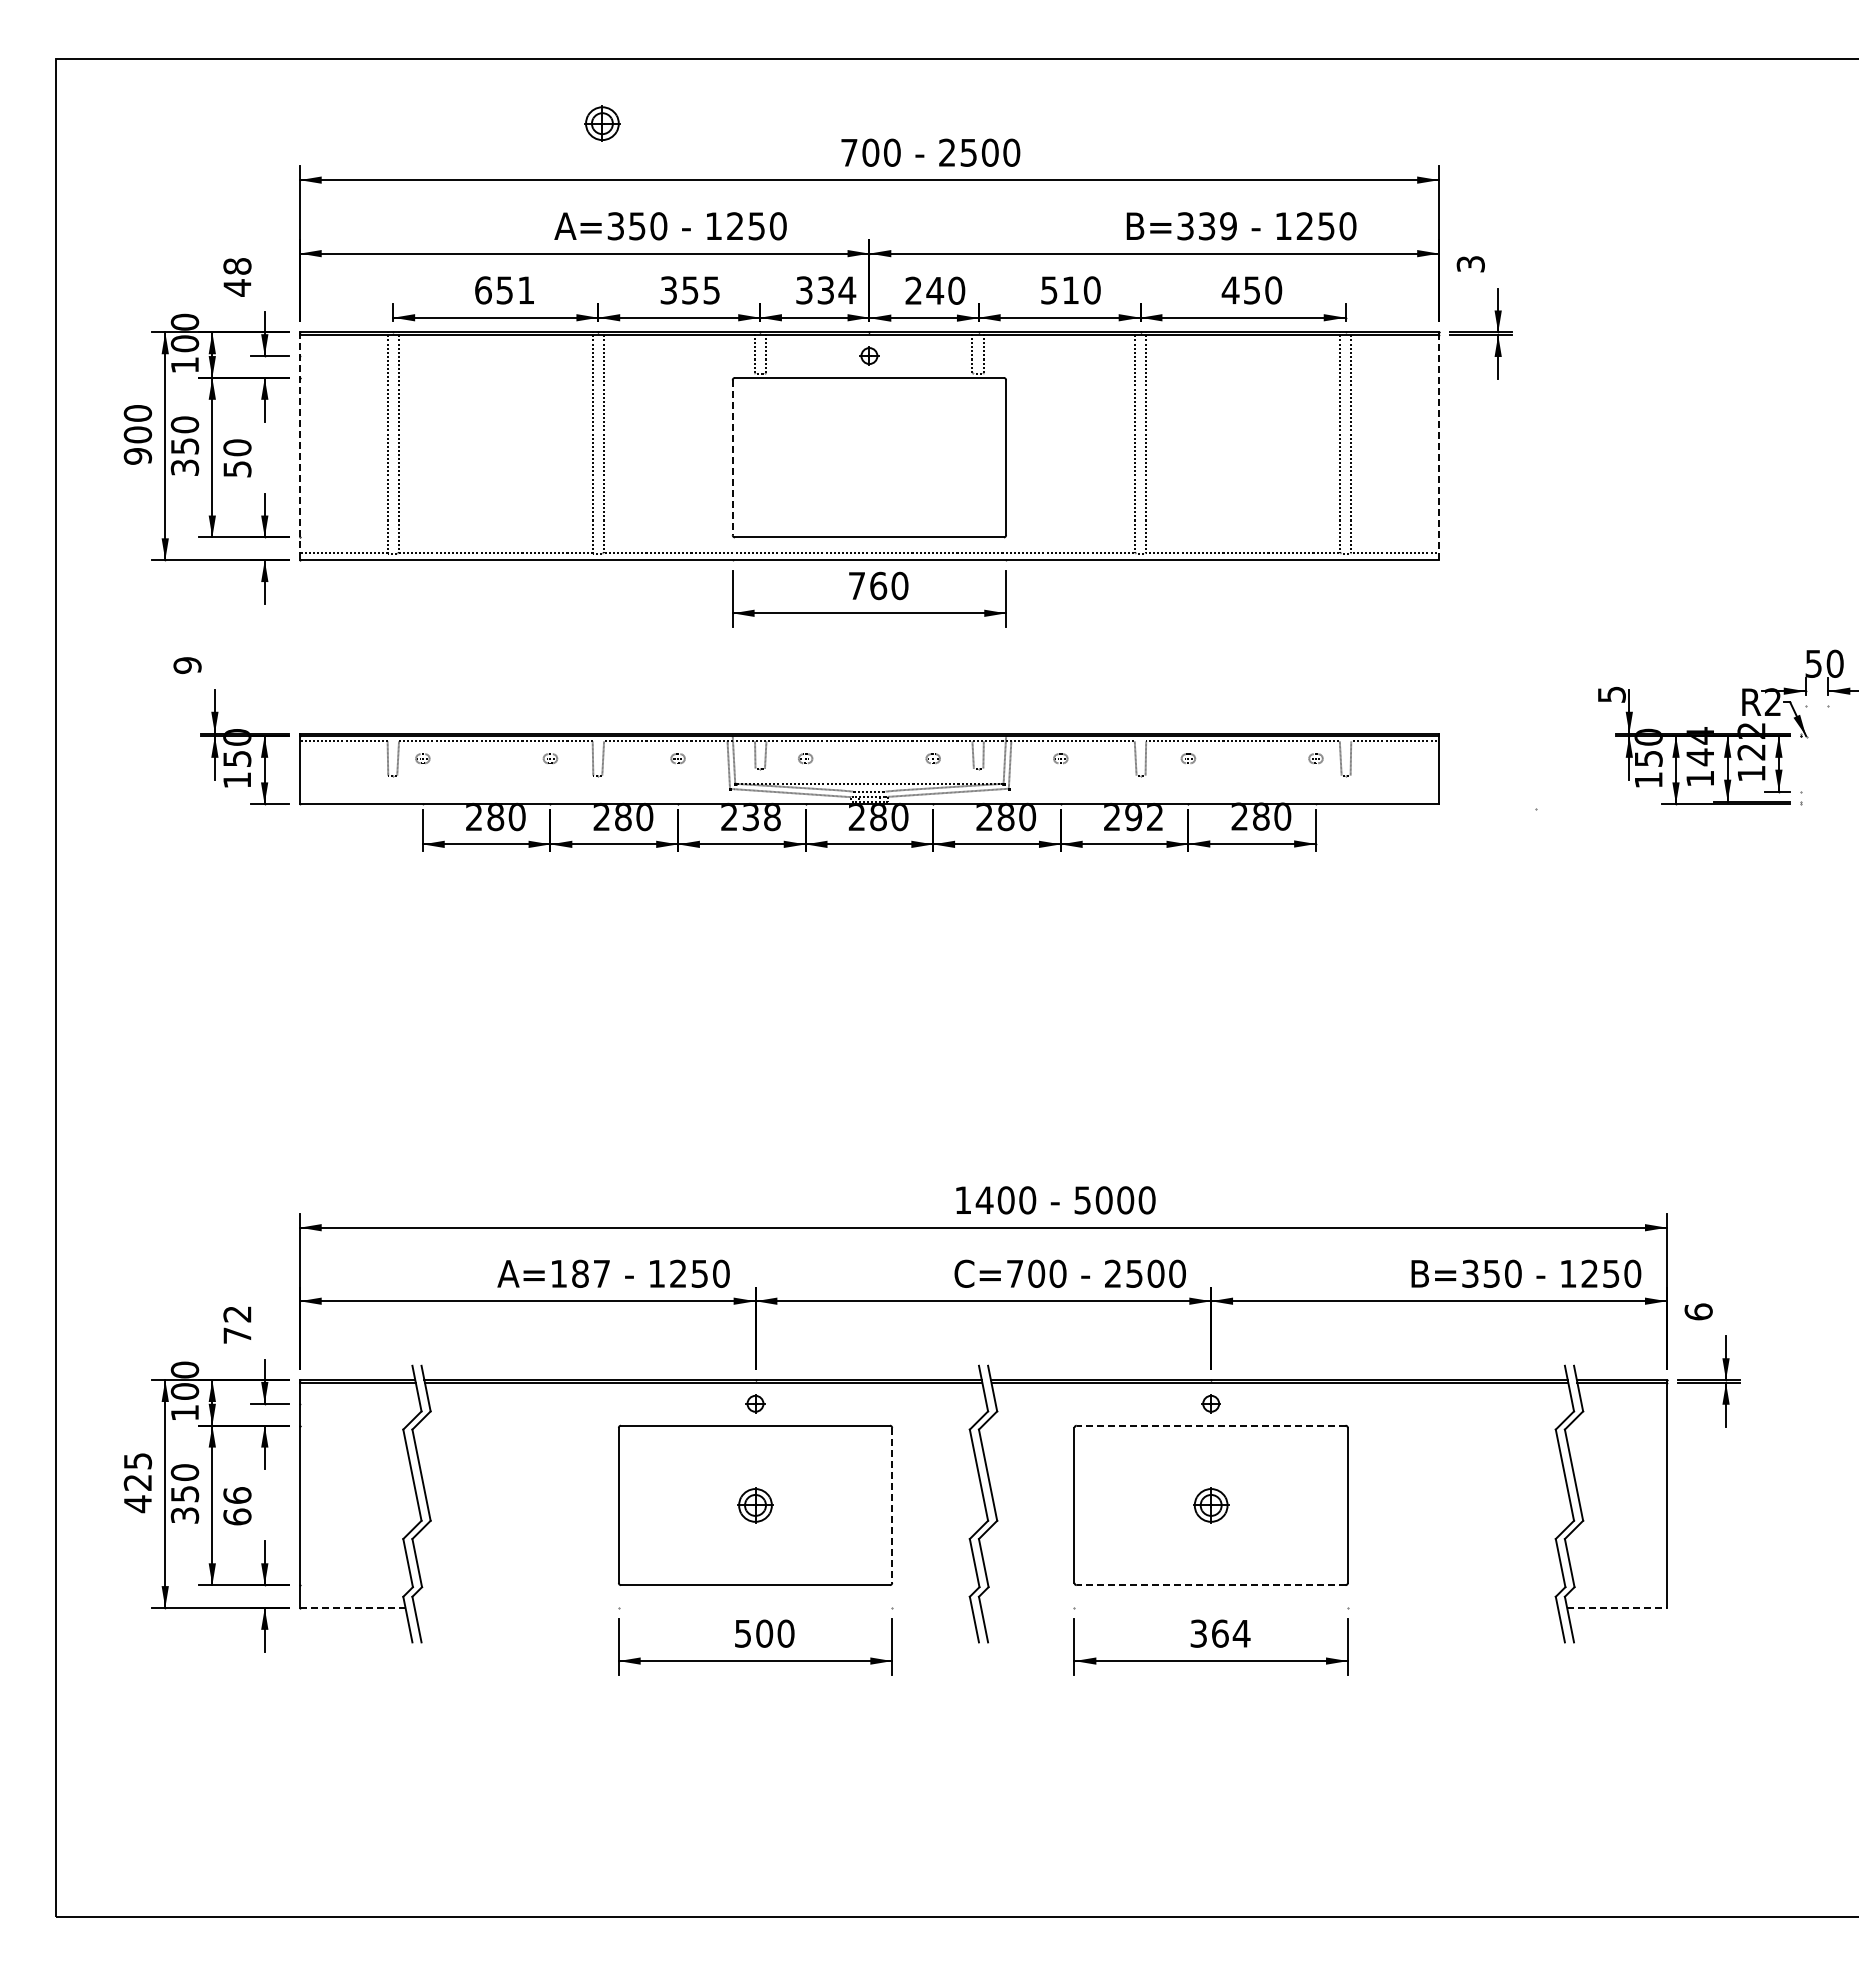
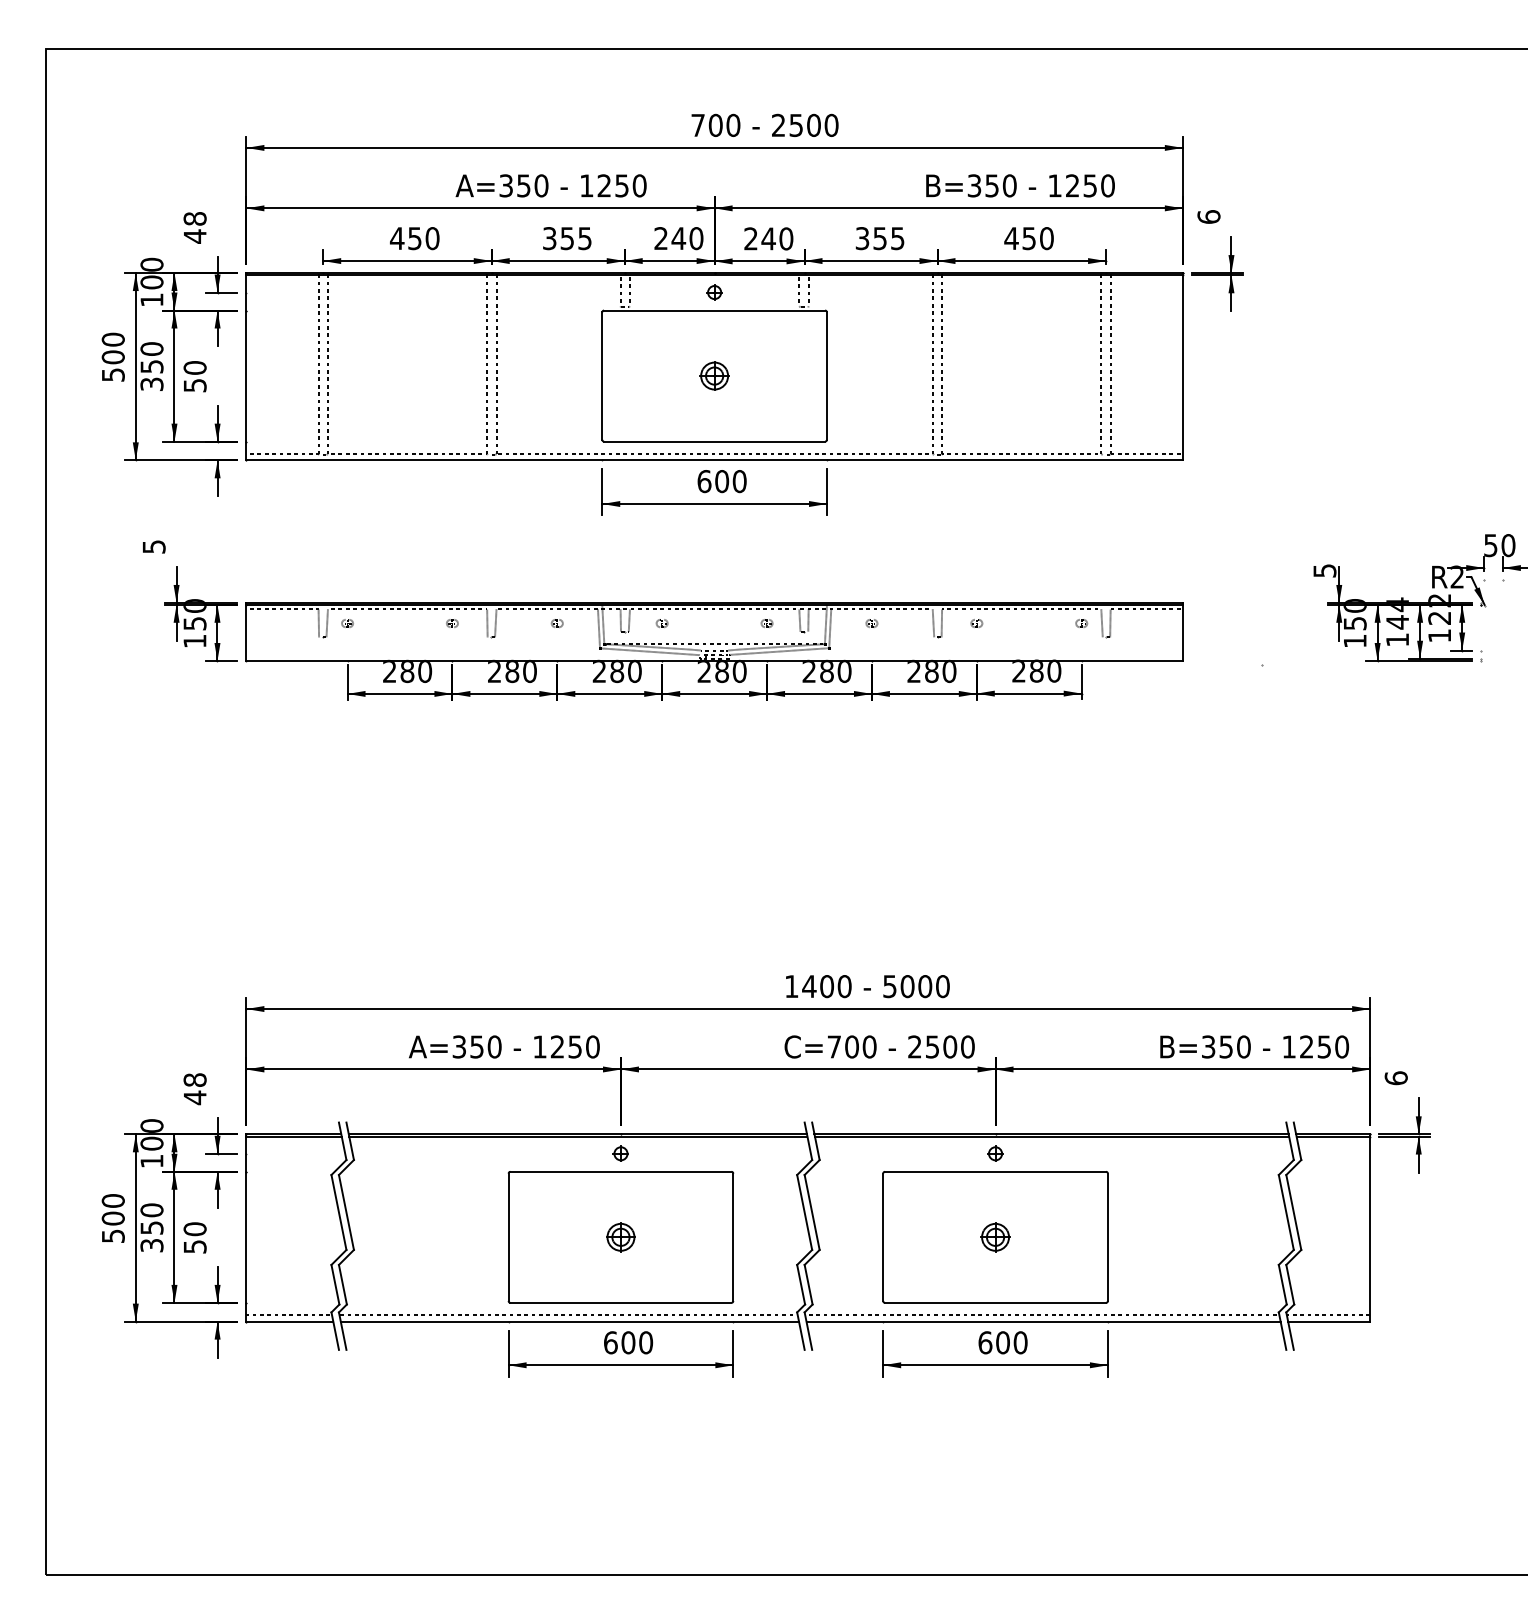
part: (602, 123) -> (714, 375), moved
text: (1217, 226) -> (1000, 186), B=339 -> B=350
text: (1470, 263) -> (1208, 216), 3 -> 6
text: (504, 290) -> (414, 238), 651 -> 450
text: (826, 290) -> (679, 238), 334 -> 240
text: (1070, 290) -> (879, 238), 510 -> 355
line: (299, 446) -> (246, 366), dashed -> solid
line: (1439, 446) -> (1183, 366), dashed -> solid
text: (137, 456) -> (112, 375), 900 -> 500
line: (732, 458) -> (602, 376), dashed -> solid
text: (867, 585) -> (713, 481), 760 -> 600
text: (187, 665) -> (154, 546), 9 -> 5
text: (761, 818) -> (625, 672), 238 -> 280
text: (1144, 818) -> (940, 672), 292 -> 280
text: (580, 1273) -> (477, 1046), A=187 -> A=350
text: (237, 1324) -> (195, 1088), 72 -> 48
line: (1210, 1425) -> (994, 1171), dashed -> solid
text: (137, 1482) -> (112, 1218), 425 -> 500
line: (892, 1505) -> (733, 1237), dashed -> solid
text: (237, 1506) -> (195, 1238), 66 -> 50
line: (1210, 1585) -> (994, 1303), dashed -> solid
line: (351, 1600) -> (288, 1315), added
line: (691, 1600) -> (568, 1315), added
line: (1267, 1600) -> (1041, 1315), added
line: (1615, 1600) -> (1327, 1315), added
line: (352, 1607) -> (289, 1321), dashed -> solid
line: (693, 1607) -> (570, 1321), added
line: (1269, 1607) -> (1043, 1321), added
line: (1617, 1607) -> (1329, 1321), dashed -> solid
text: (742, 1633) -> (610, 1342), 500 -> 600
text: (1220, 1633) -> (1003, 1342), 364 -> 600

